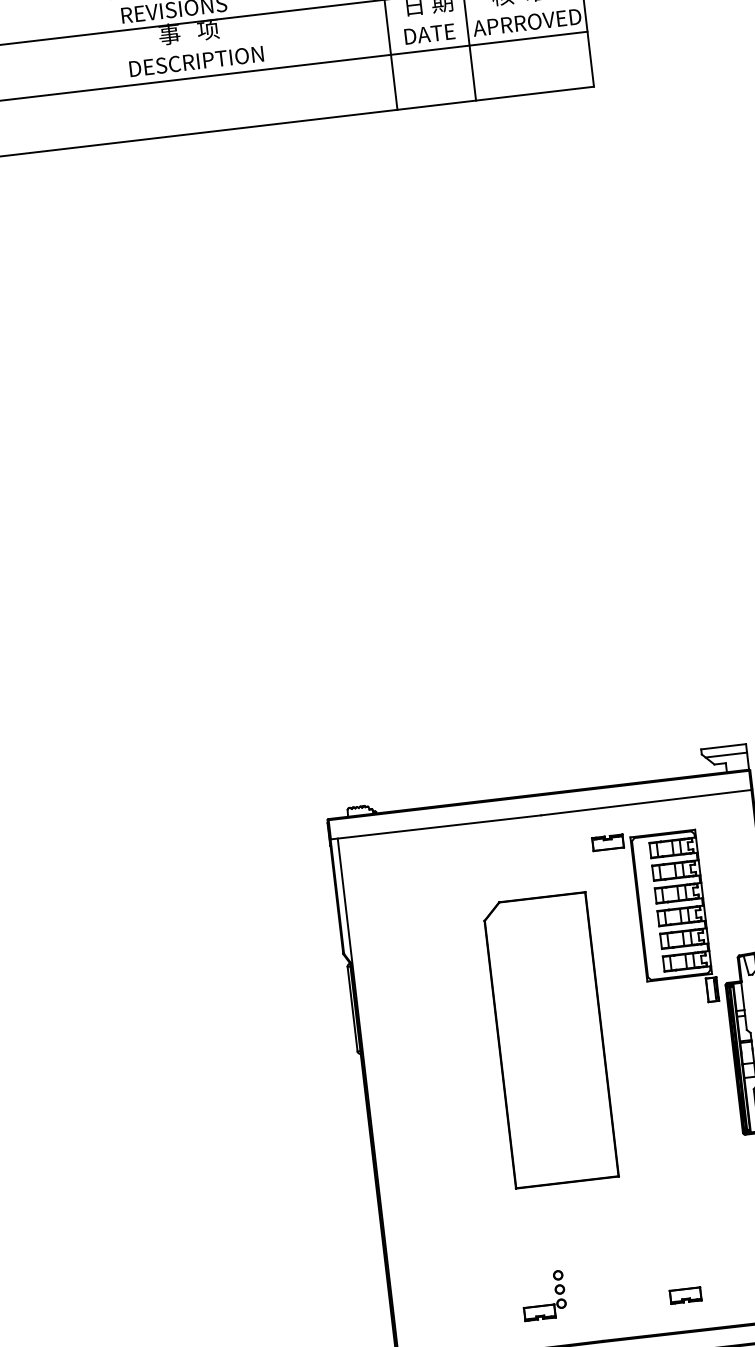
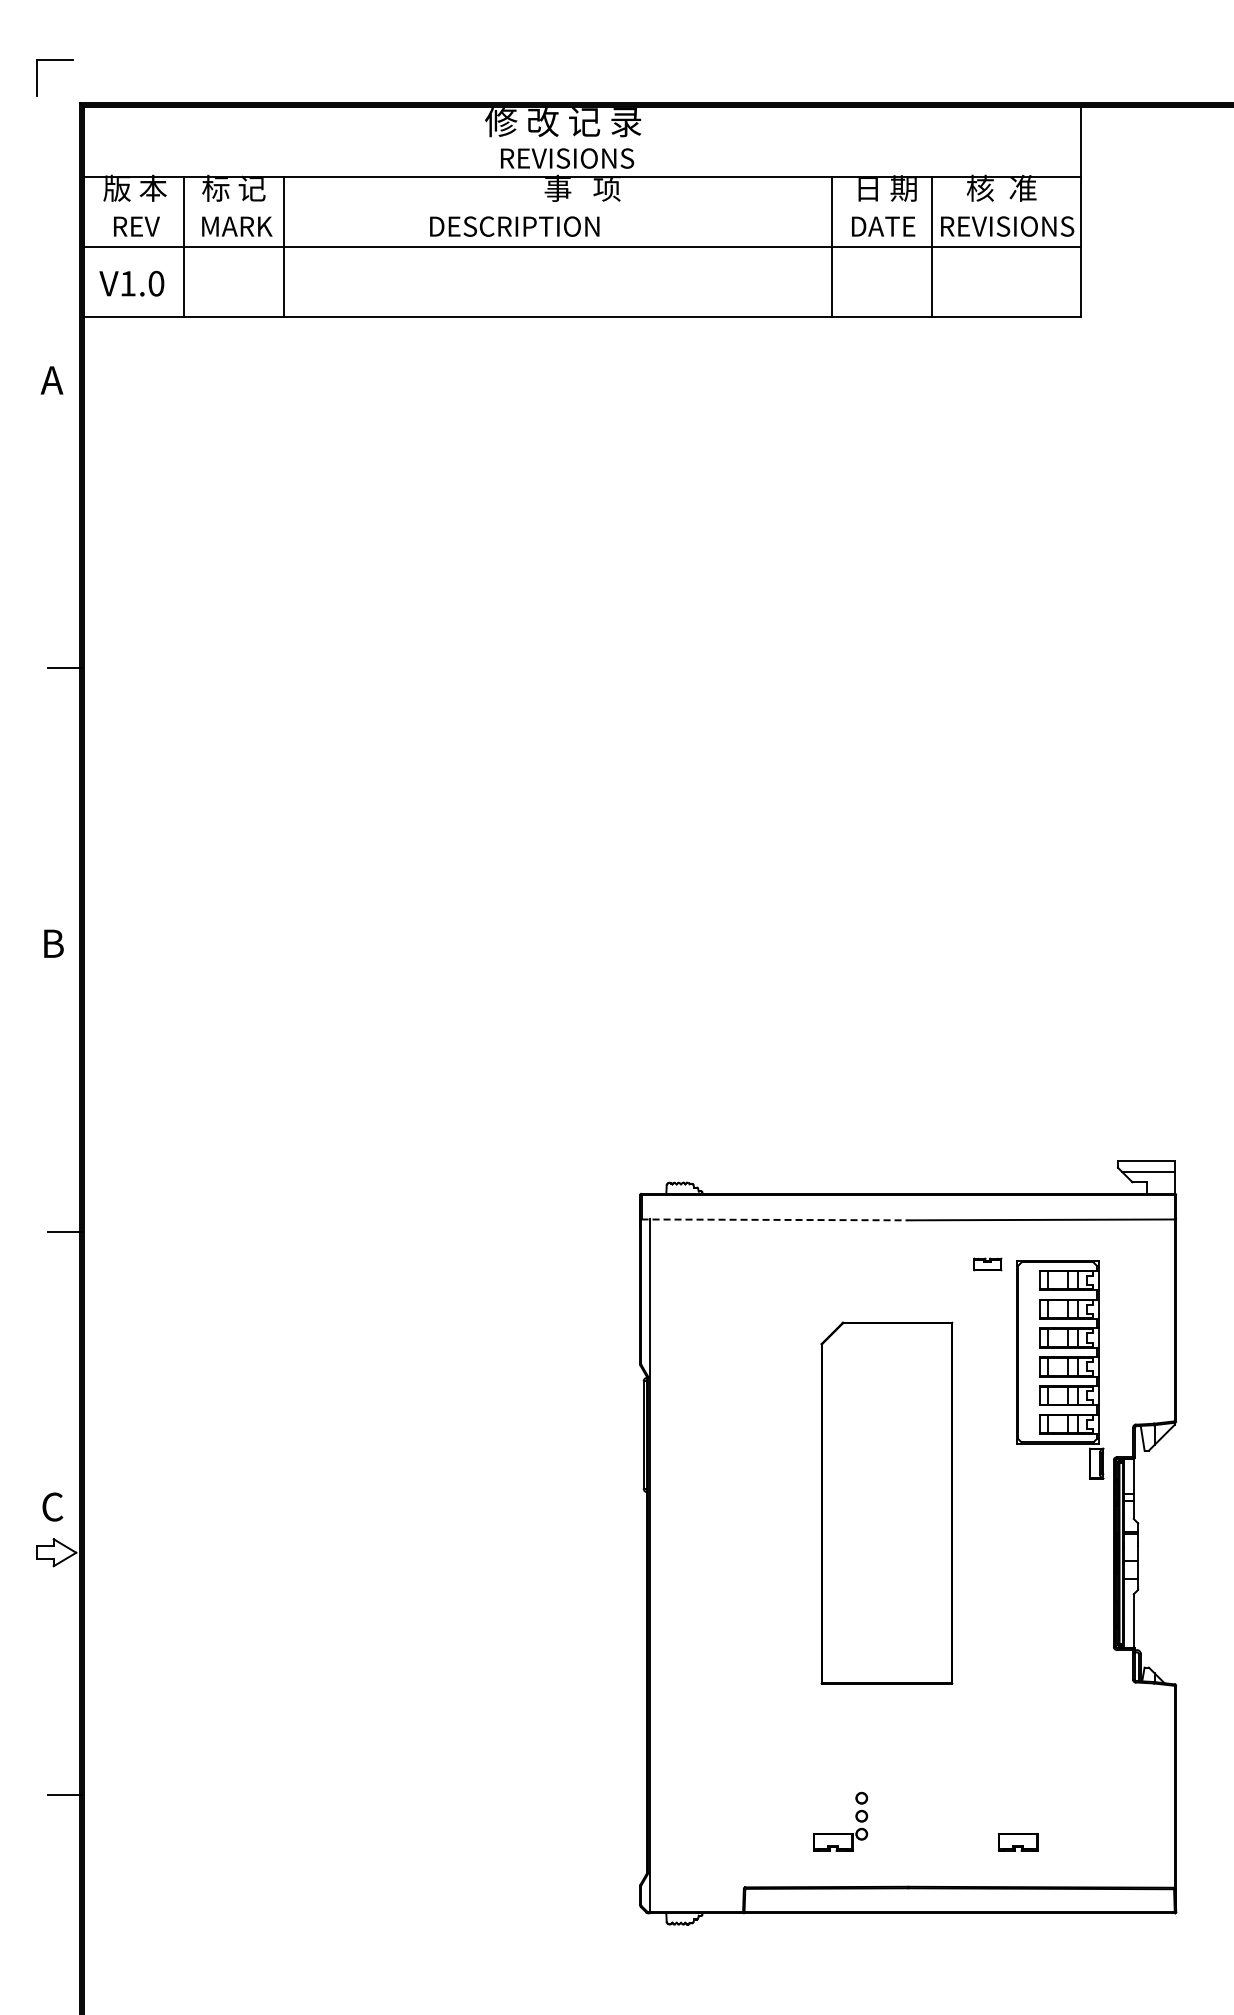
text: (526, 22) -> (1006, 226), APRROVED -> REVISIONS
text: (196, 61) -> (514, 226), moved
line: (436, 826) -> (775, 1219), solid -> dashed
part: (607, 842) -> (987, 1264), size x0.7

